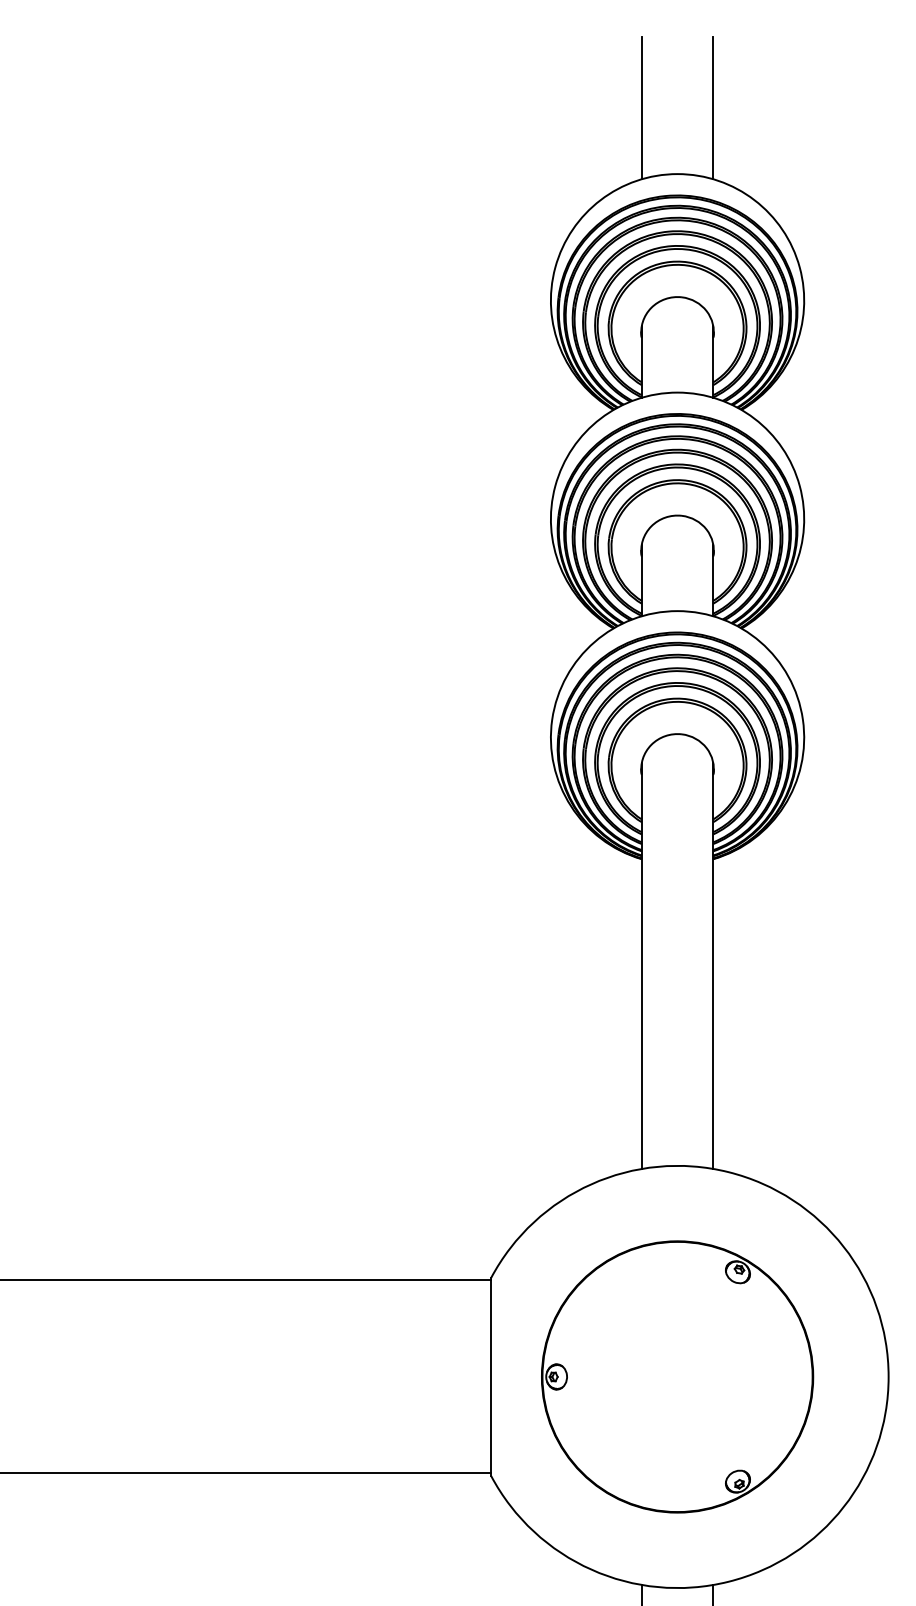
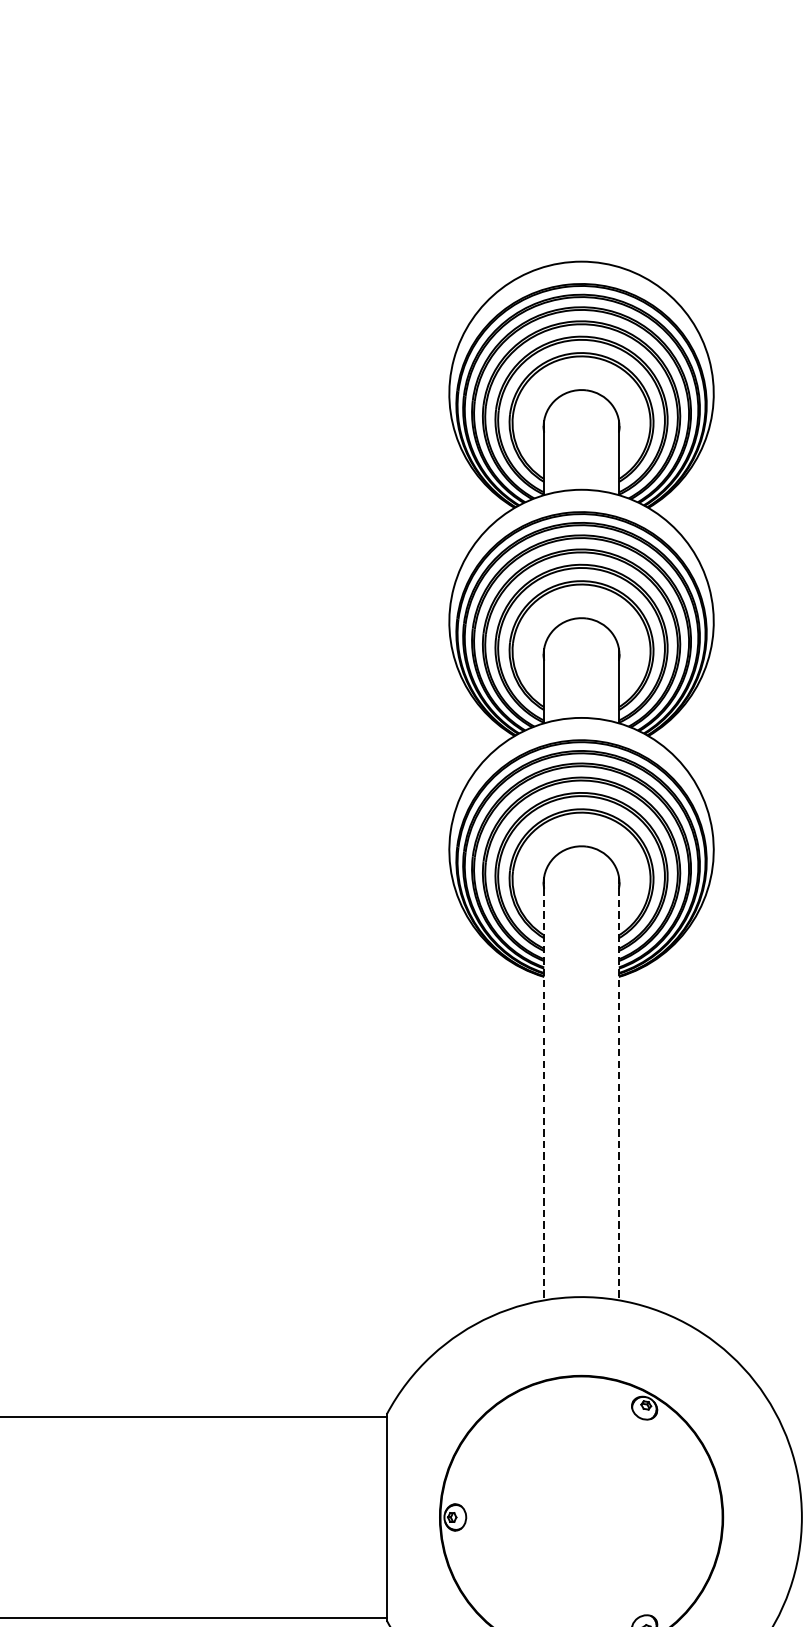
line: (641, 107) -> (543, 192), removed
line: (713, 107) -> (619, 192), removed
line: (641, 966) -> (543, 1088), solid -> dashed
line: (713, 966) -> (619, 1088), solid -> dashed

